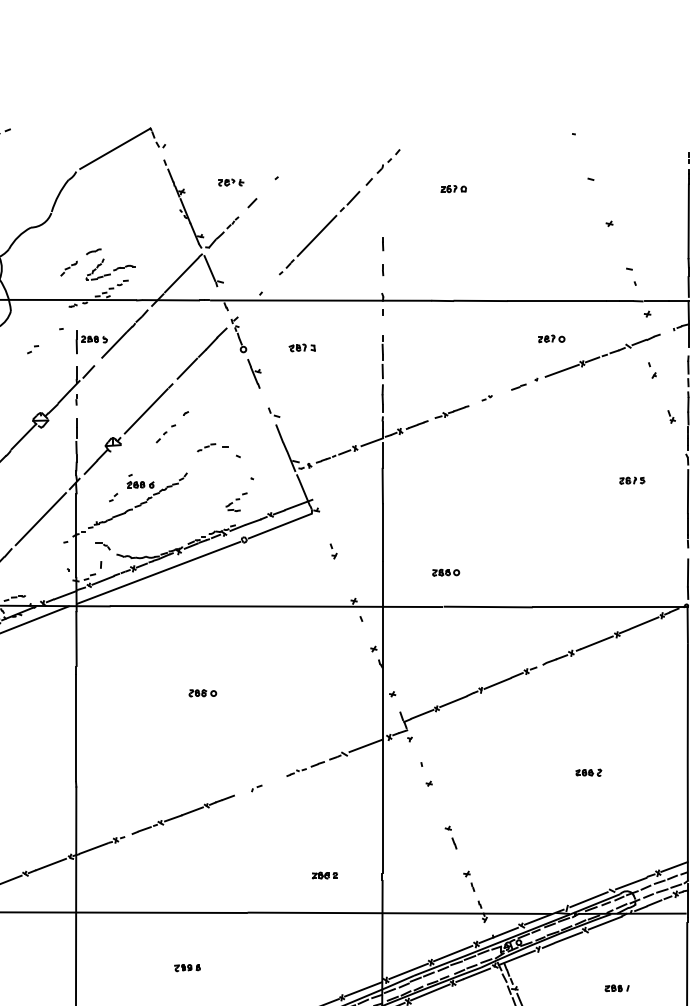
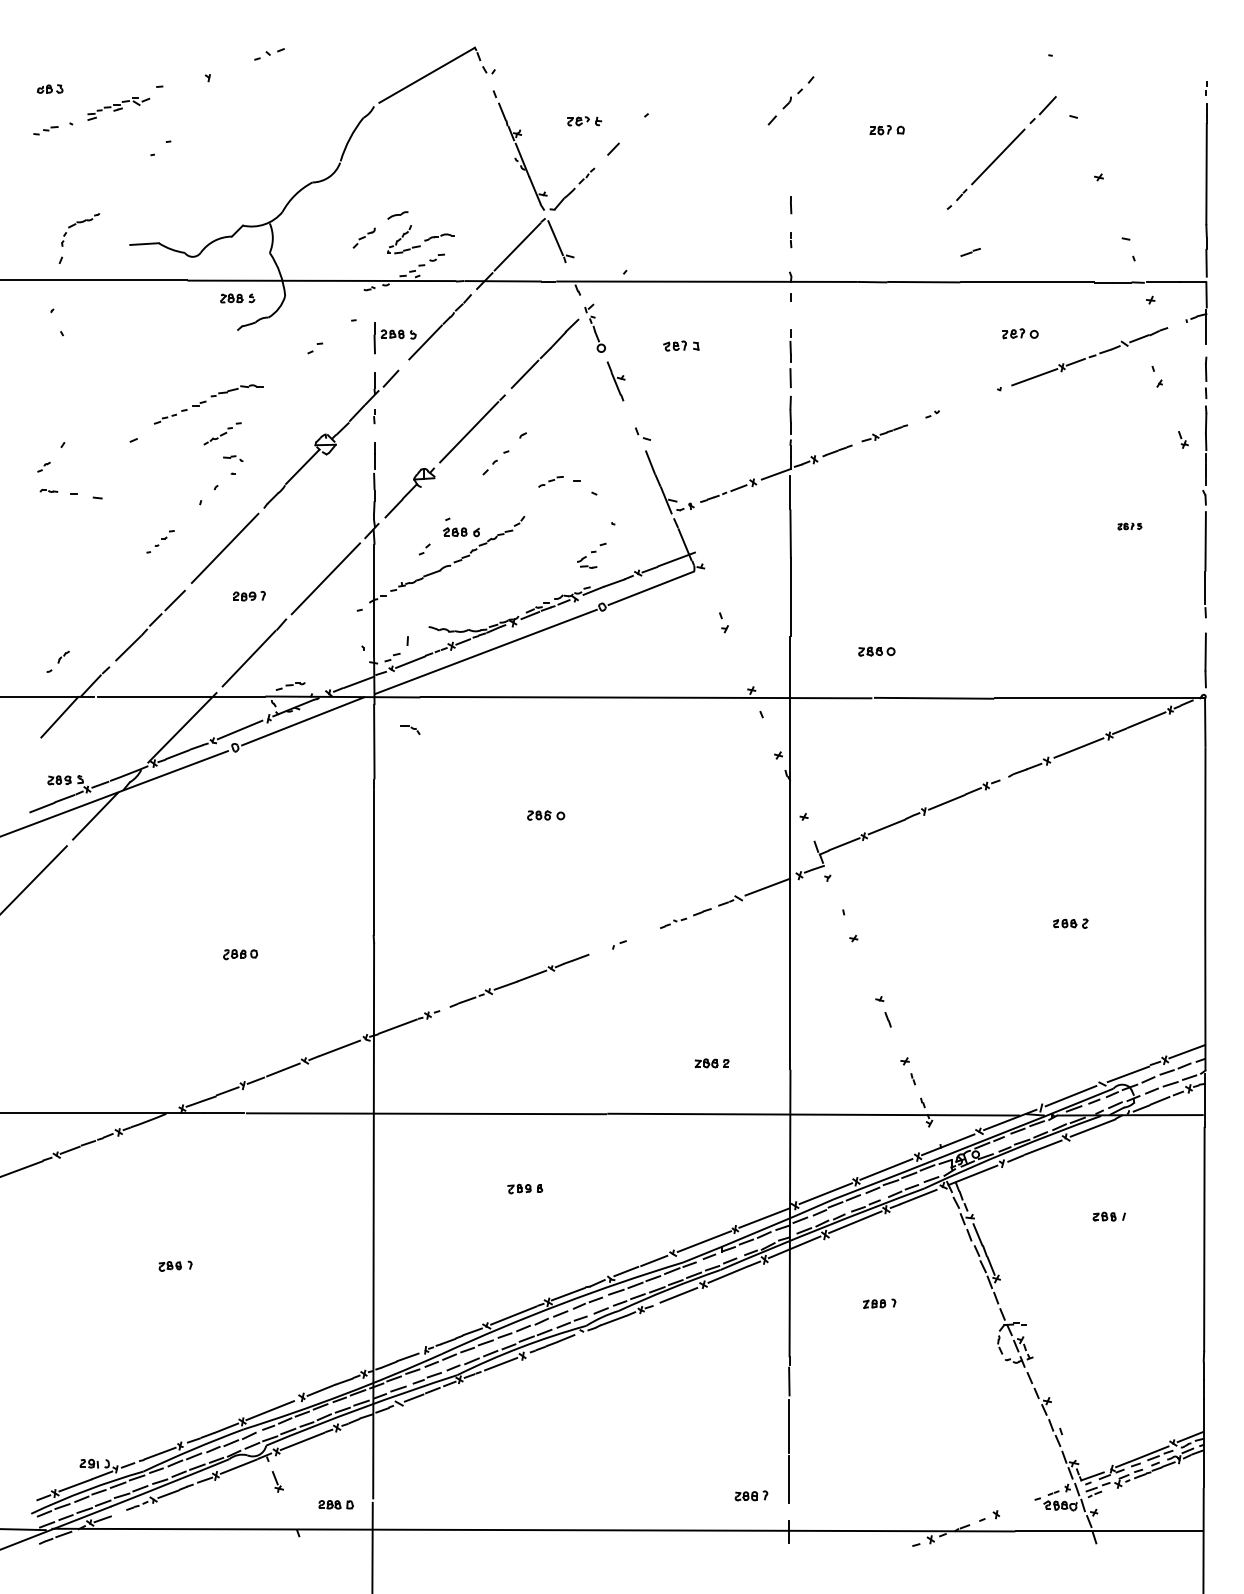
part: (319, 232) -> (1001, 152), moved
part: (518, 387) -> (970, 252), moved
part: (632, 480) -> (1129, 526), size x0.7
part: (103, 546) -> (410, 729), moved

